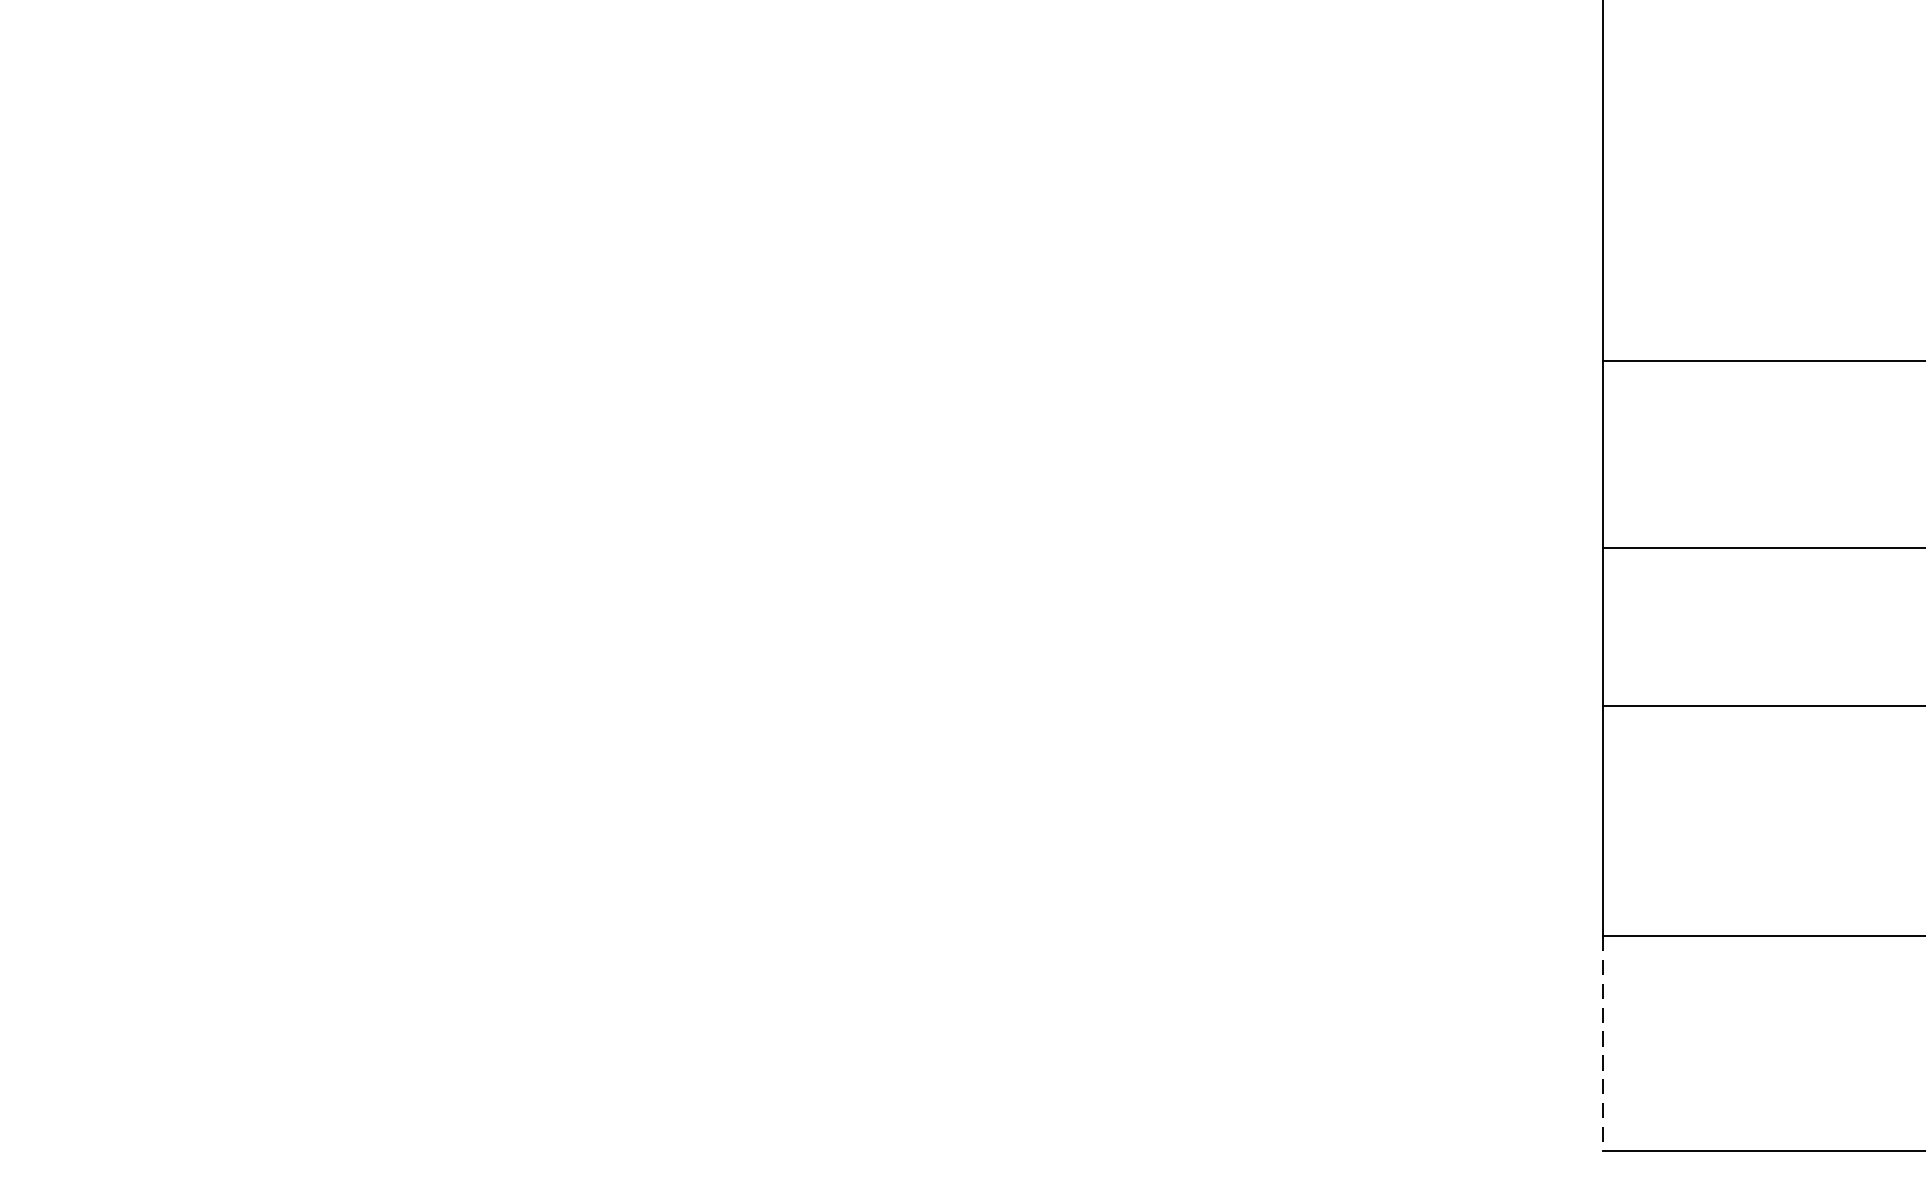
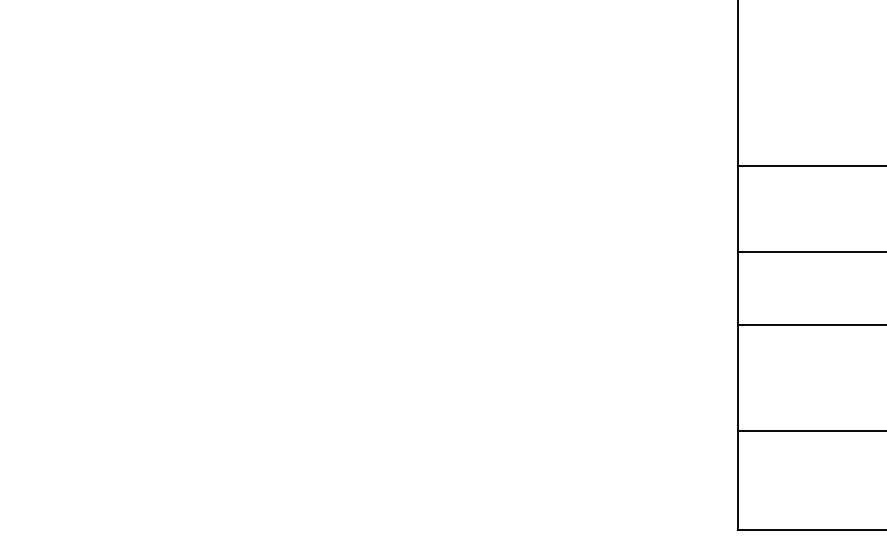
line: (1603, 1043) -> (738, 480), dashed -> solid

